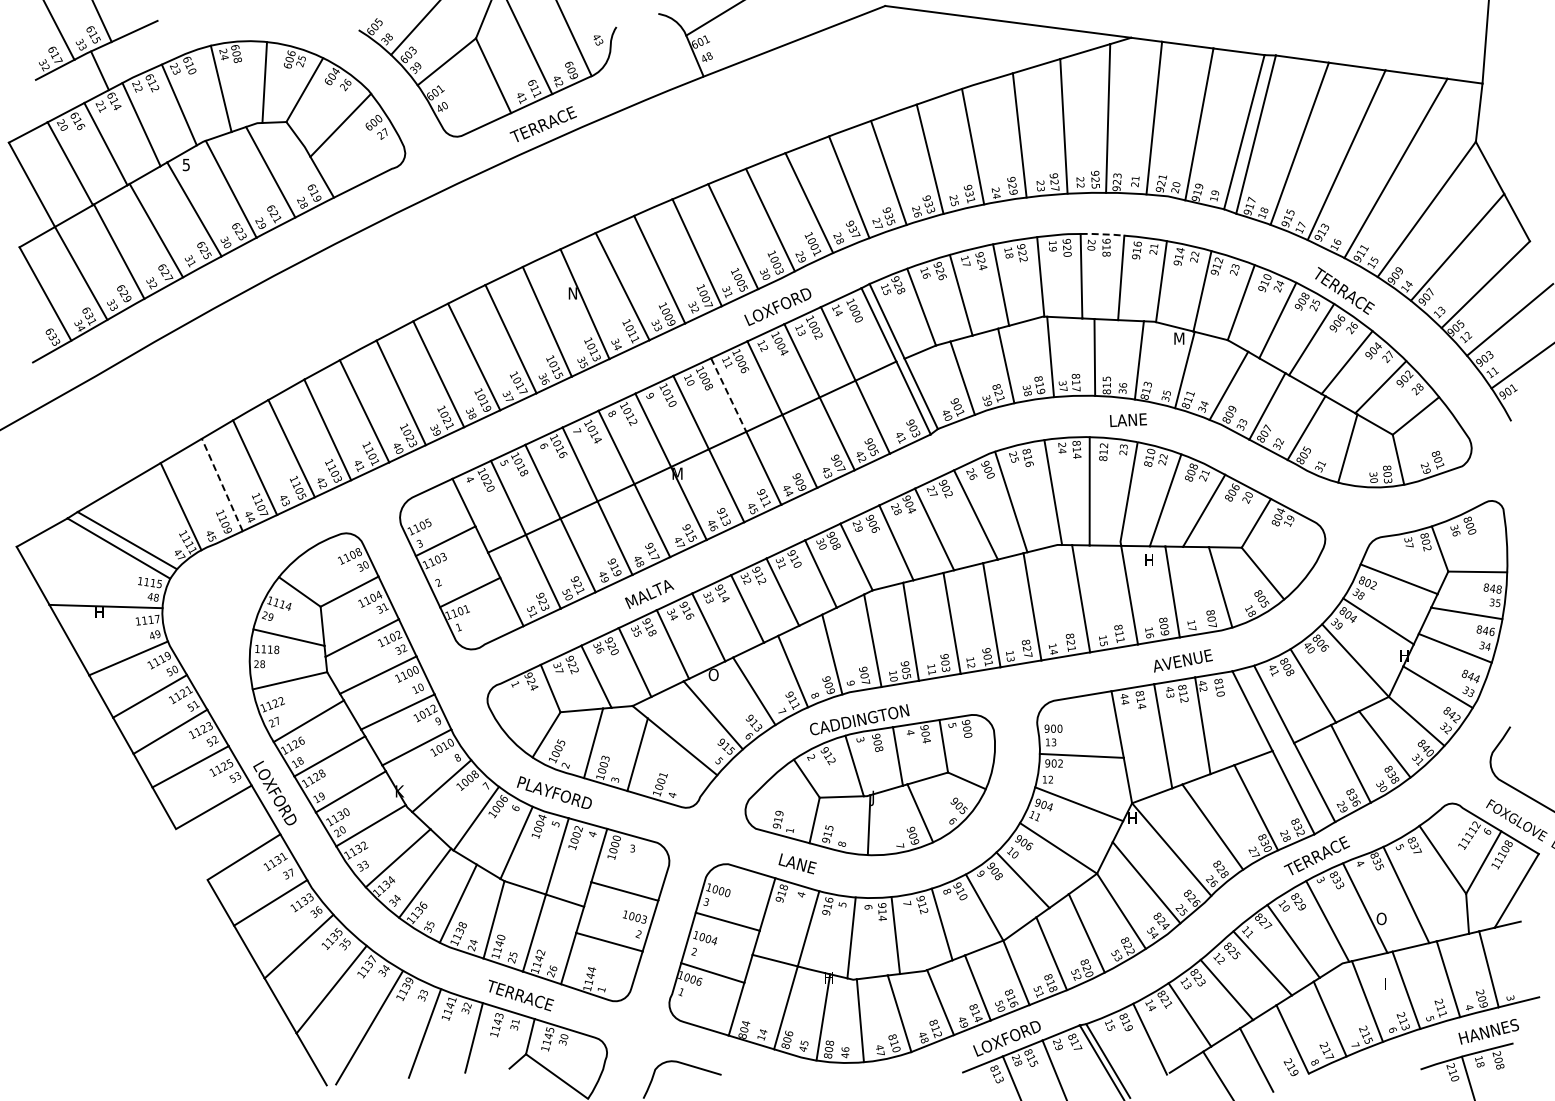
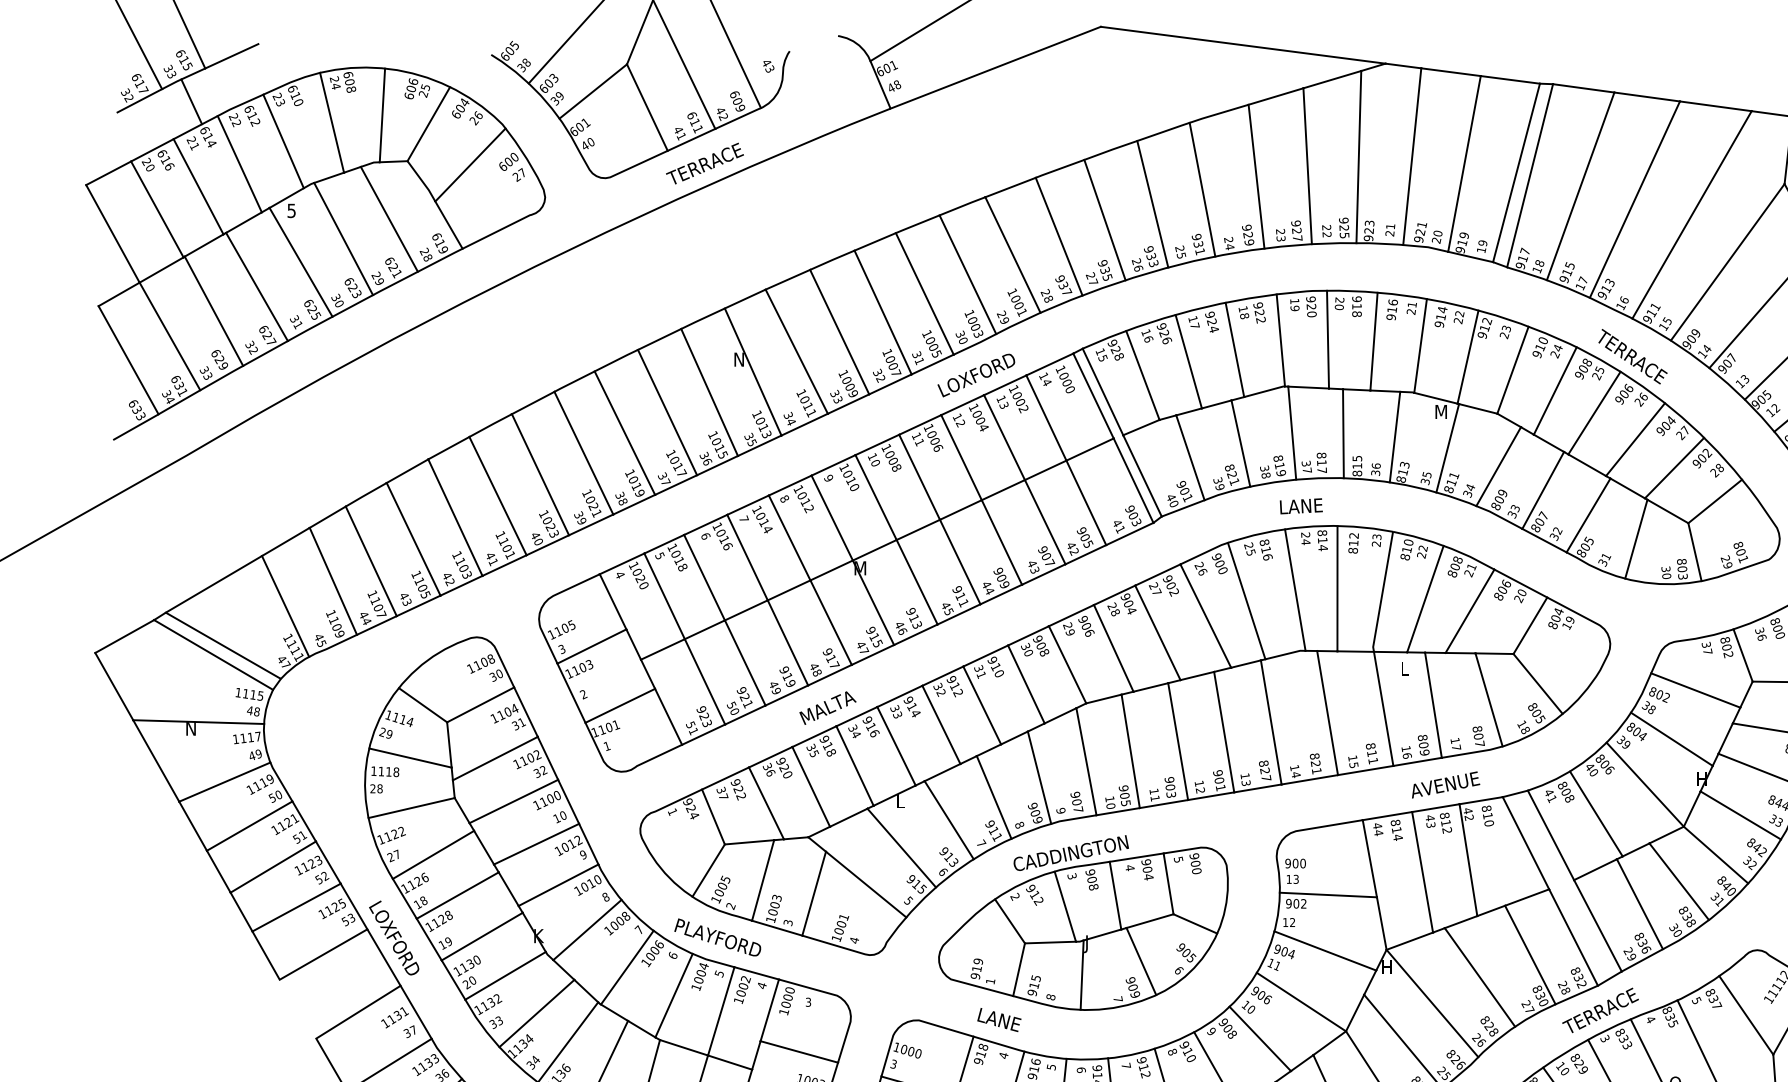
line: (1103, 234) -> (1353, 291), dashed -> solid
line: (728, 395) -> (919, 477), dashed -> solid
text: (1128, 420) -> (1301, 506), moved
line: (222, 484) -> (333, 580), dashed -> solid
text: (1149, 559) -> (1406, 667), H -> L
text: (99, 612) -> (191, 728), H -> N
text: (713, 674) -> (901, 800), O -> L

